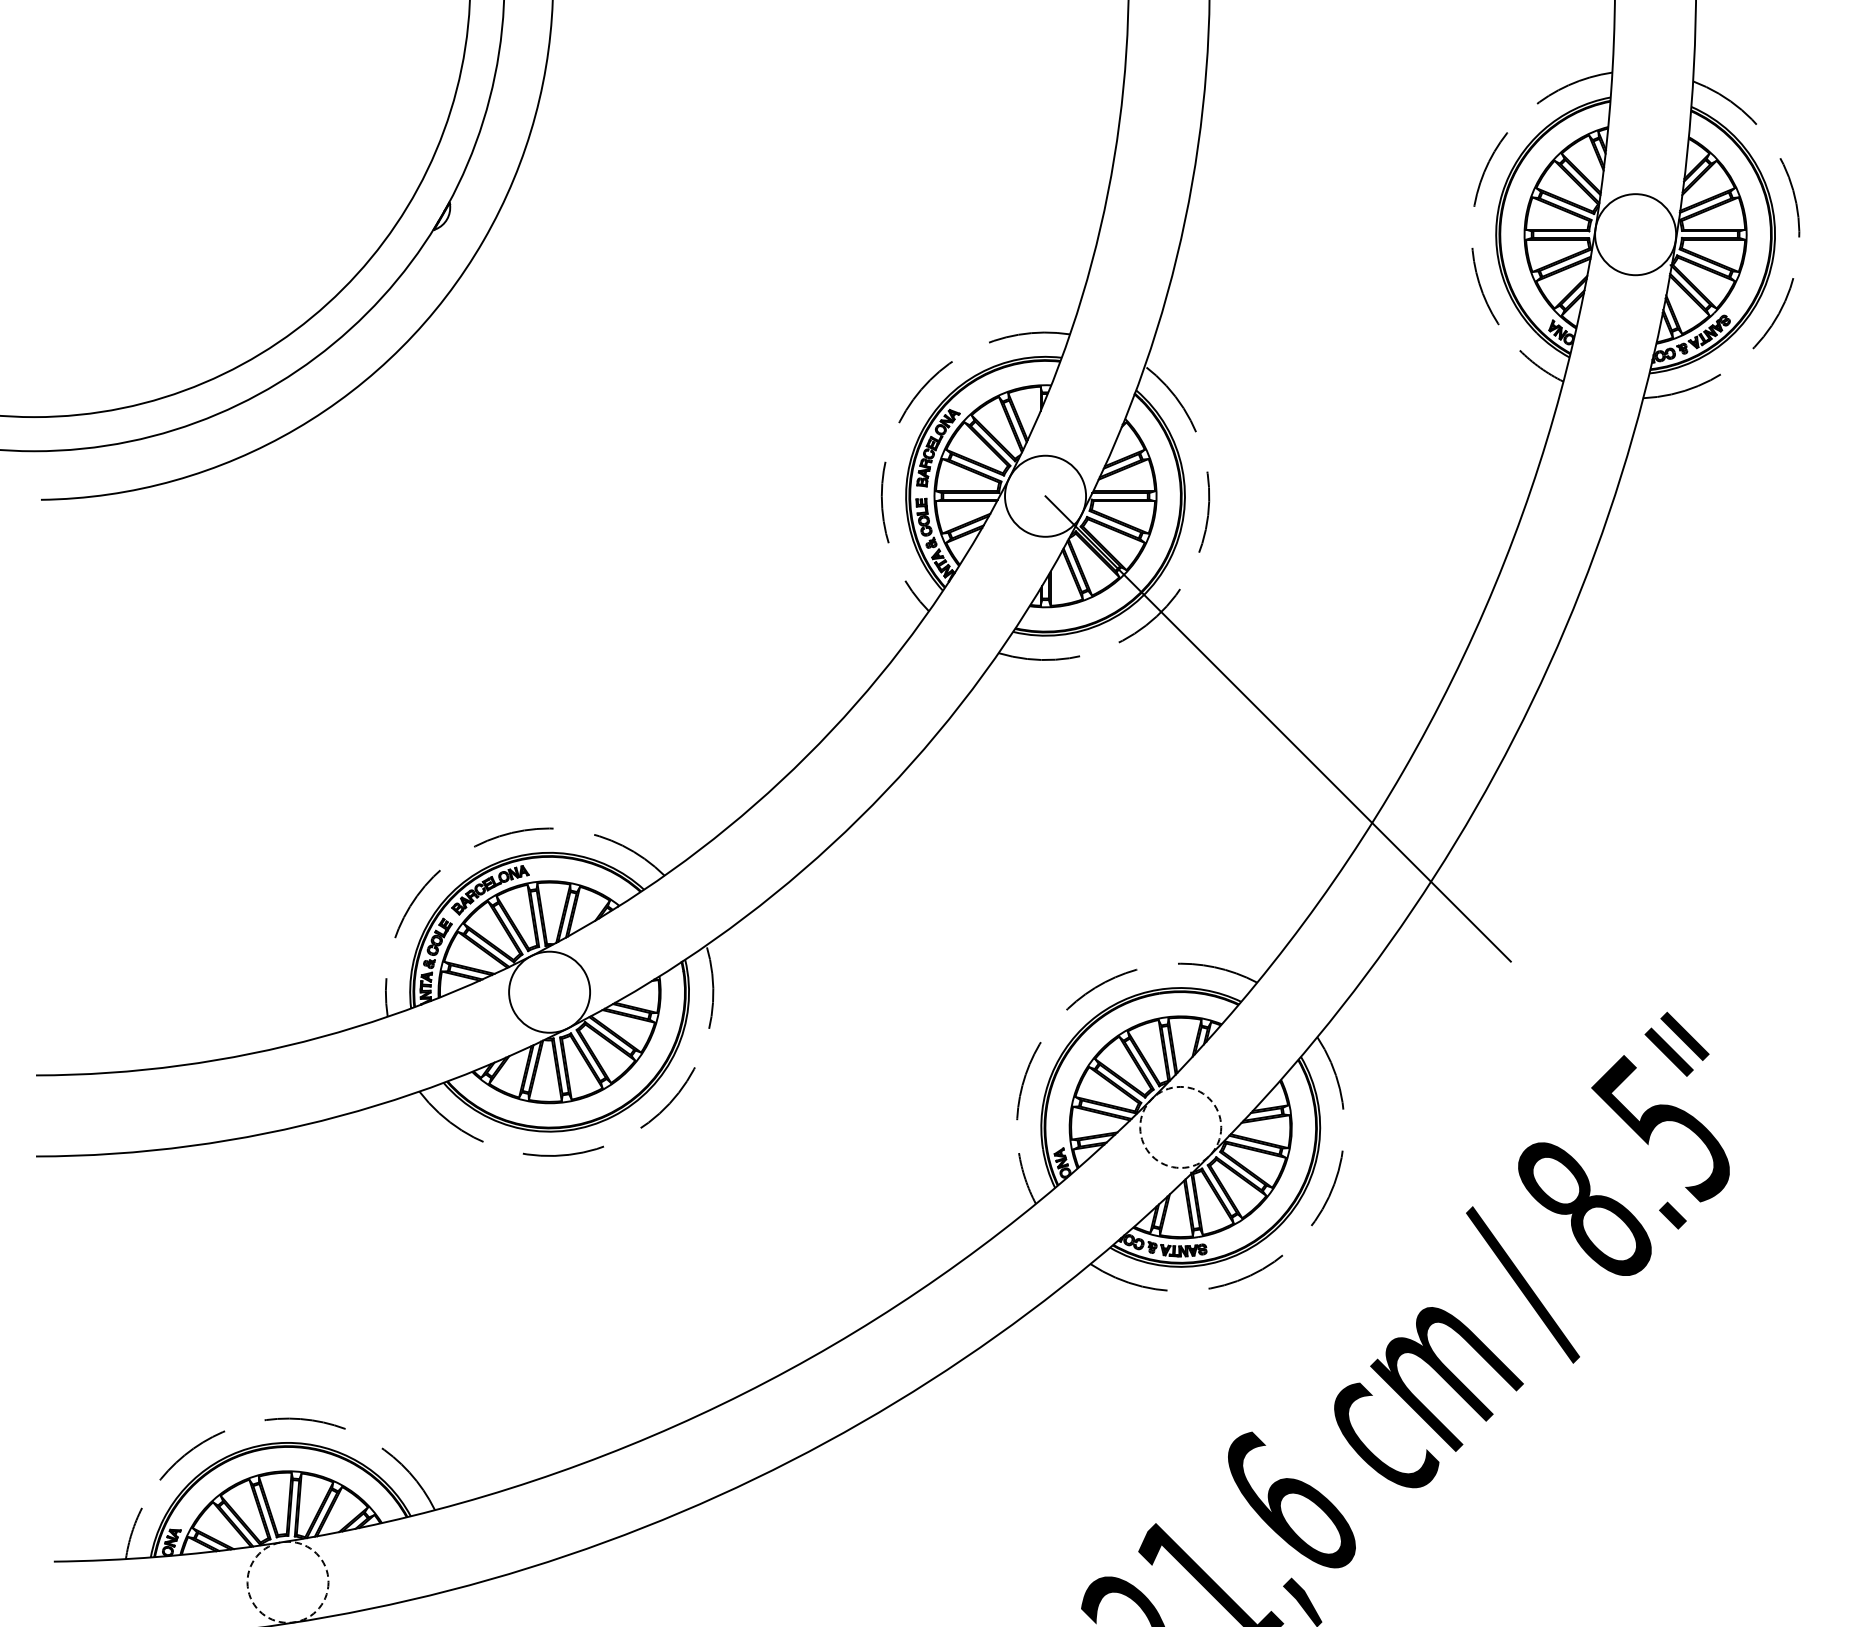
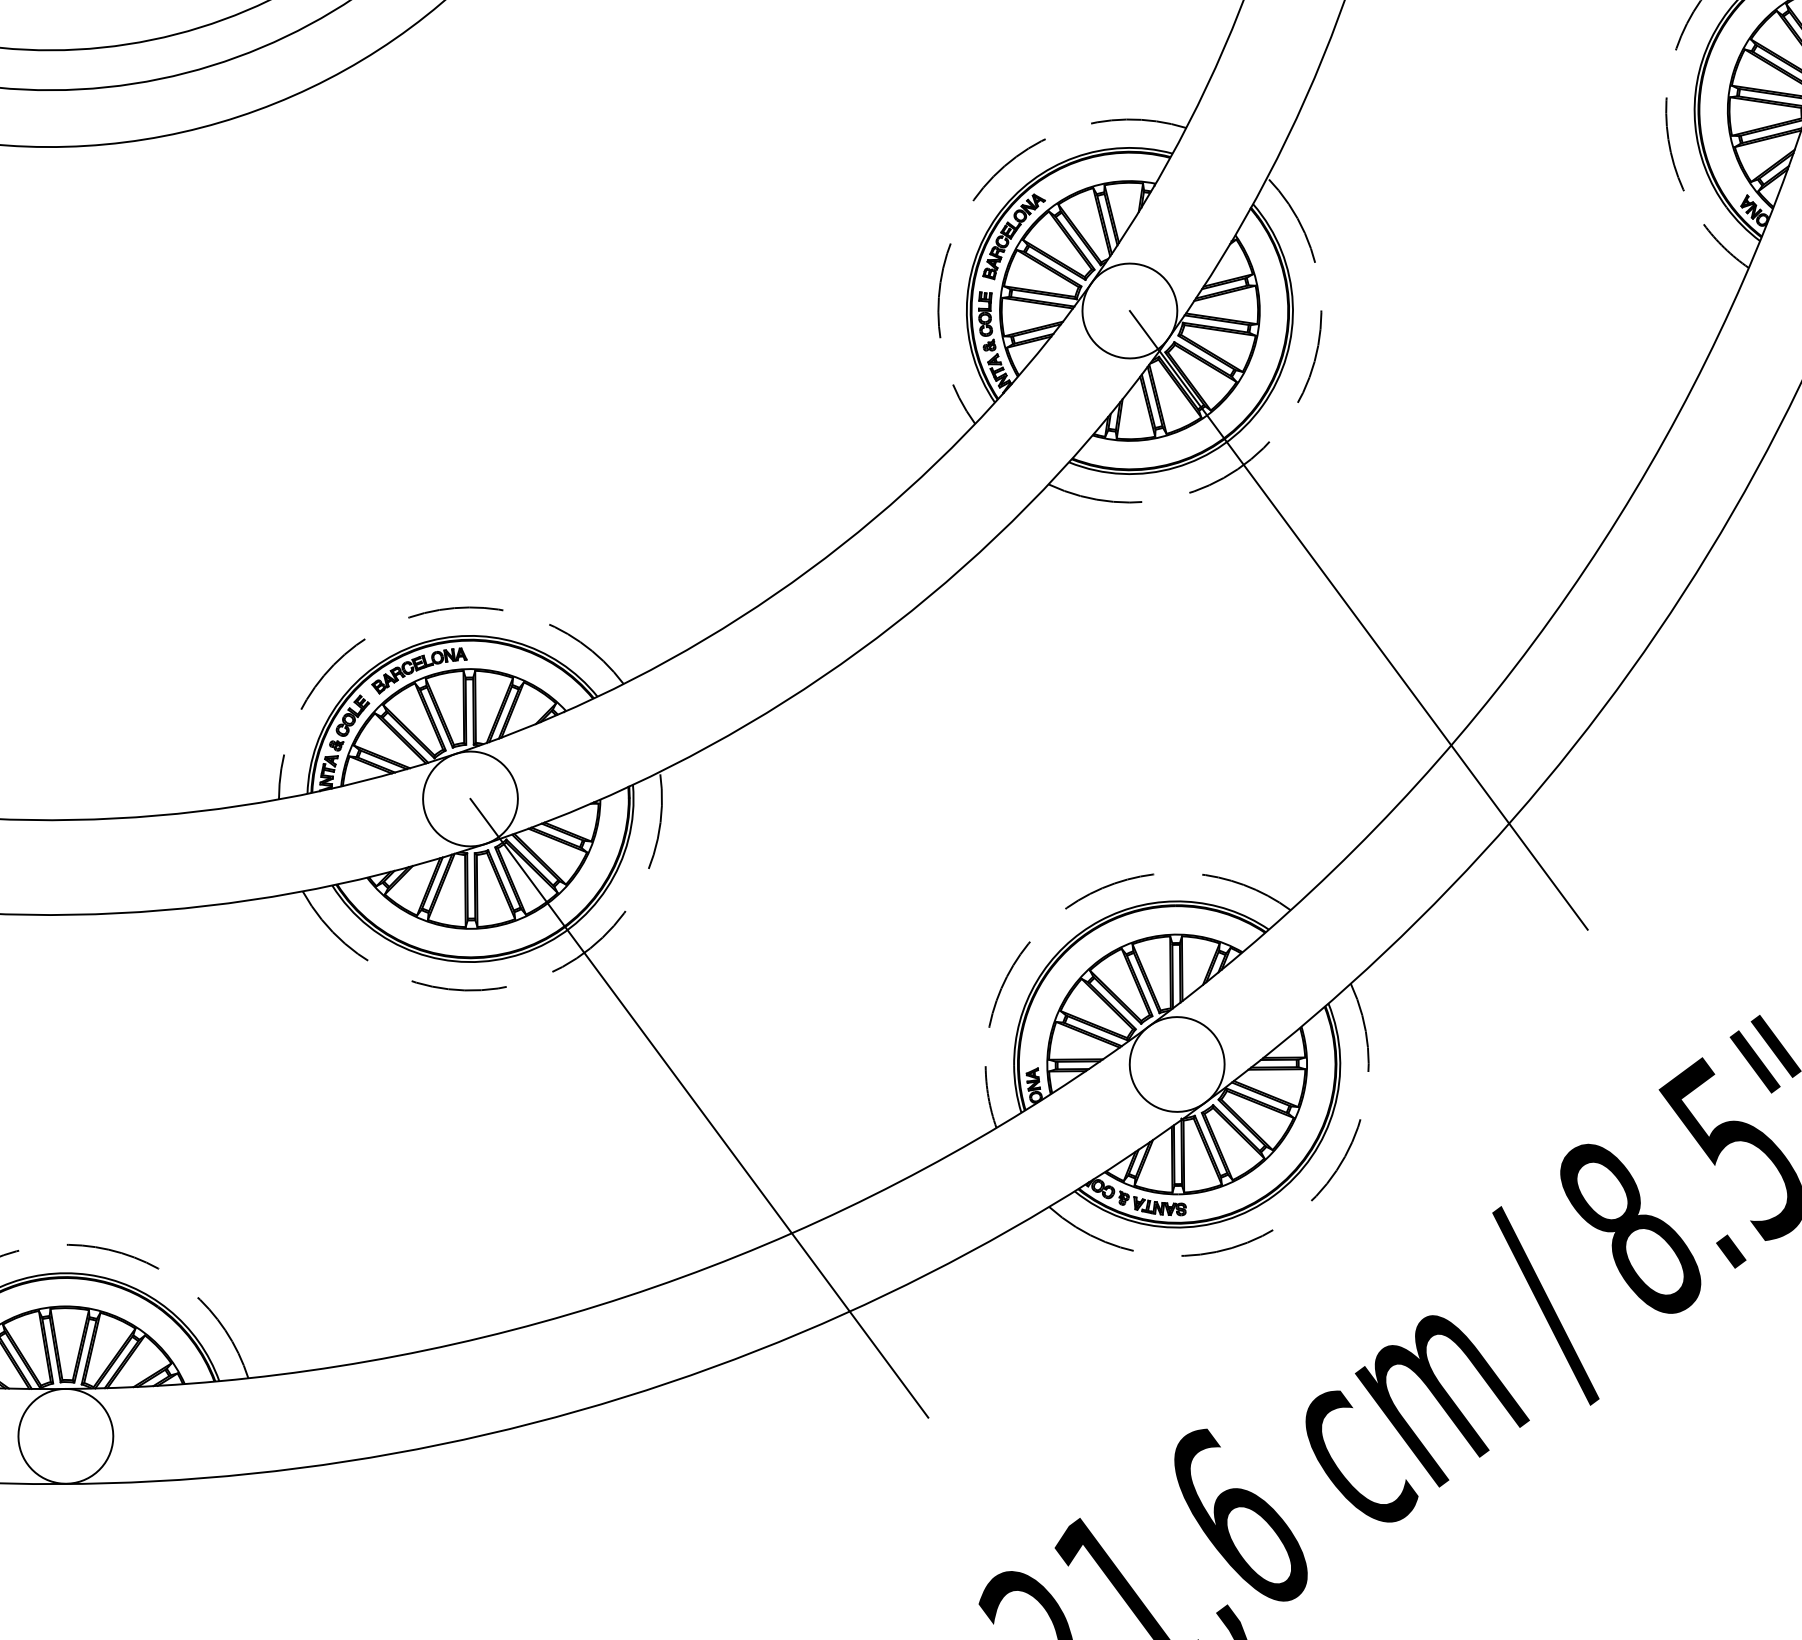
circle: (1180, 1126) -> (1177, 1063), dashed -> solid
line: (781, 1224) -> (698, 1107), added
circle: (287, 1581) -> (65, 1435), dashed -> solid

